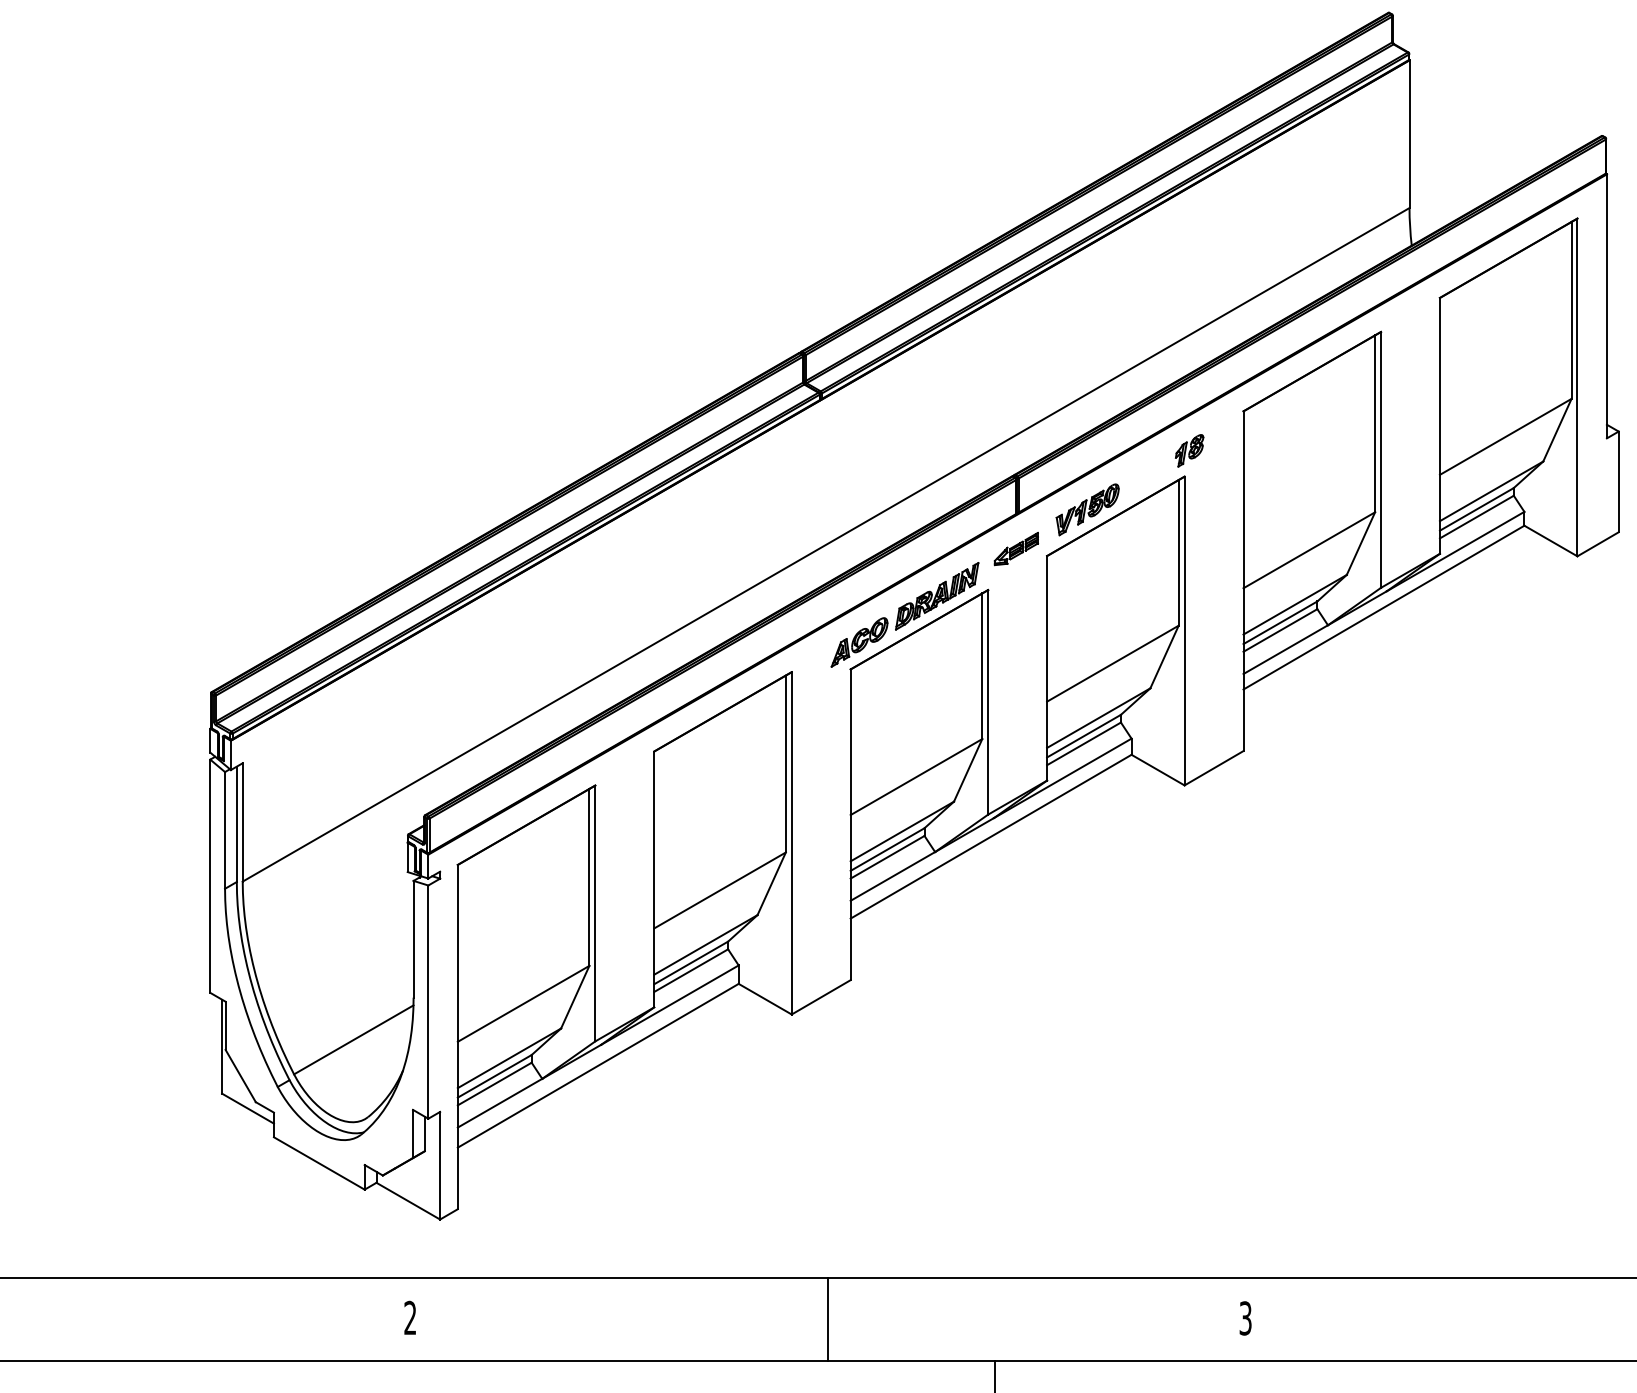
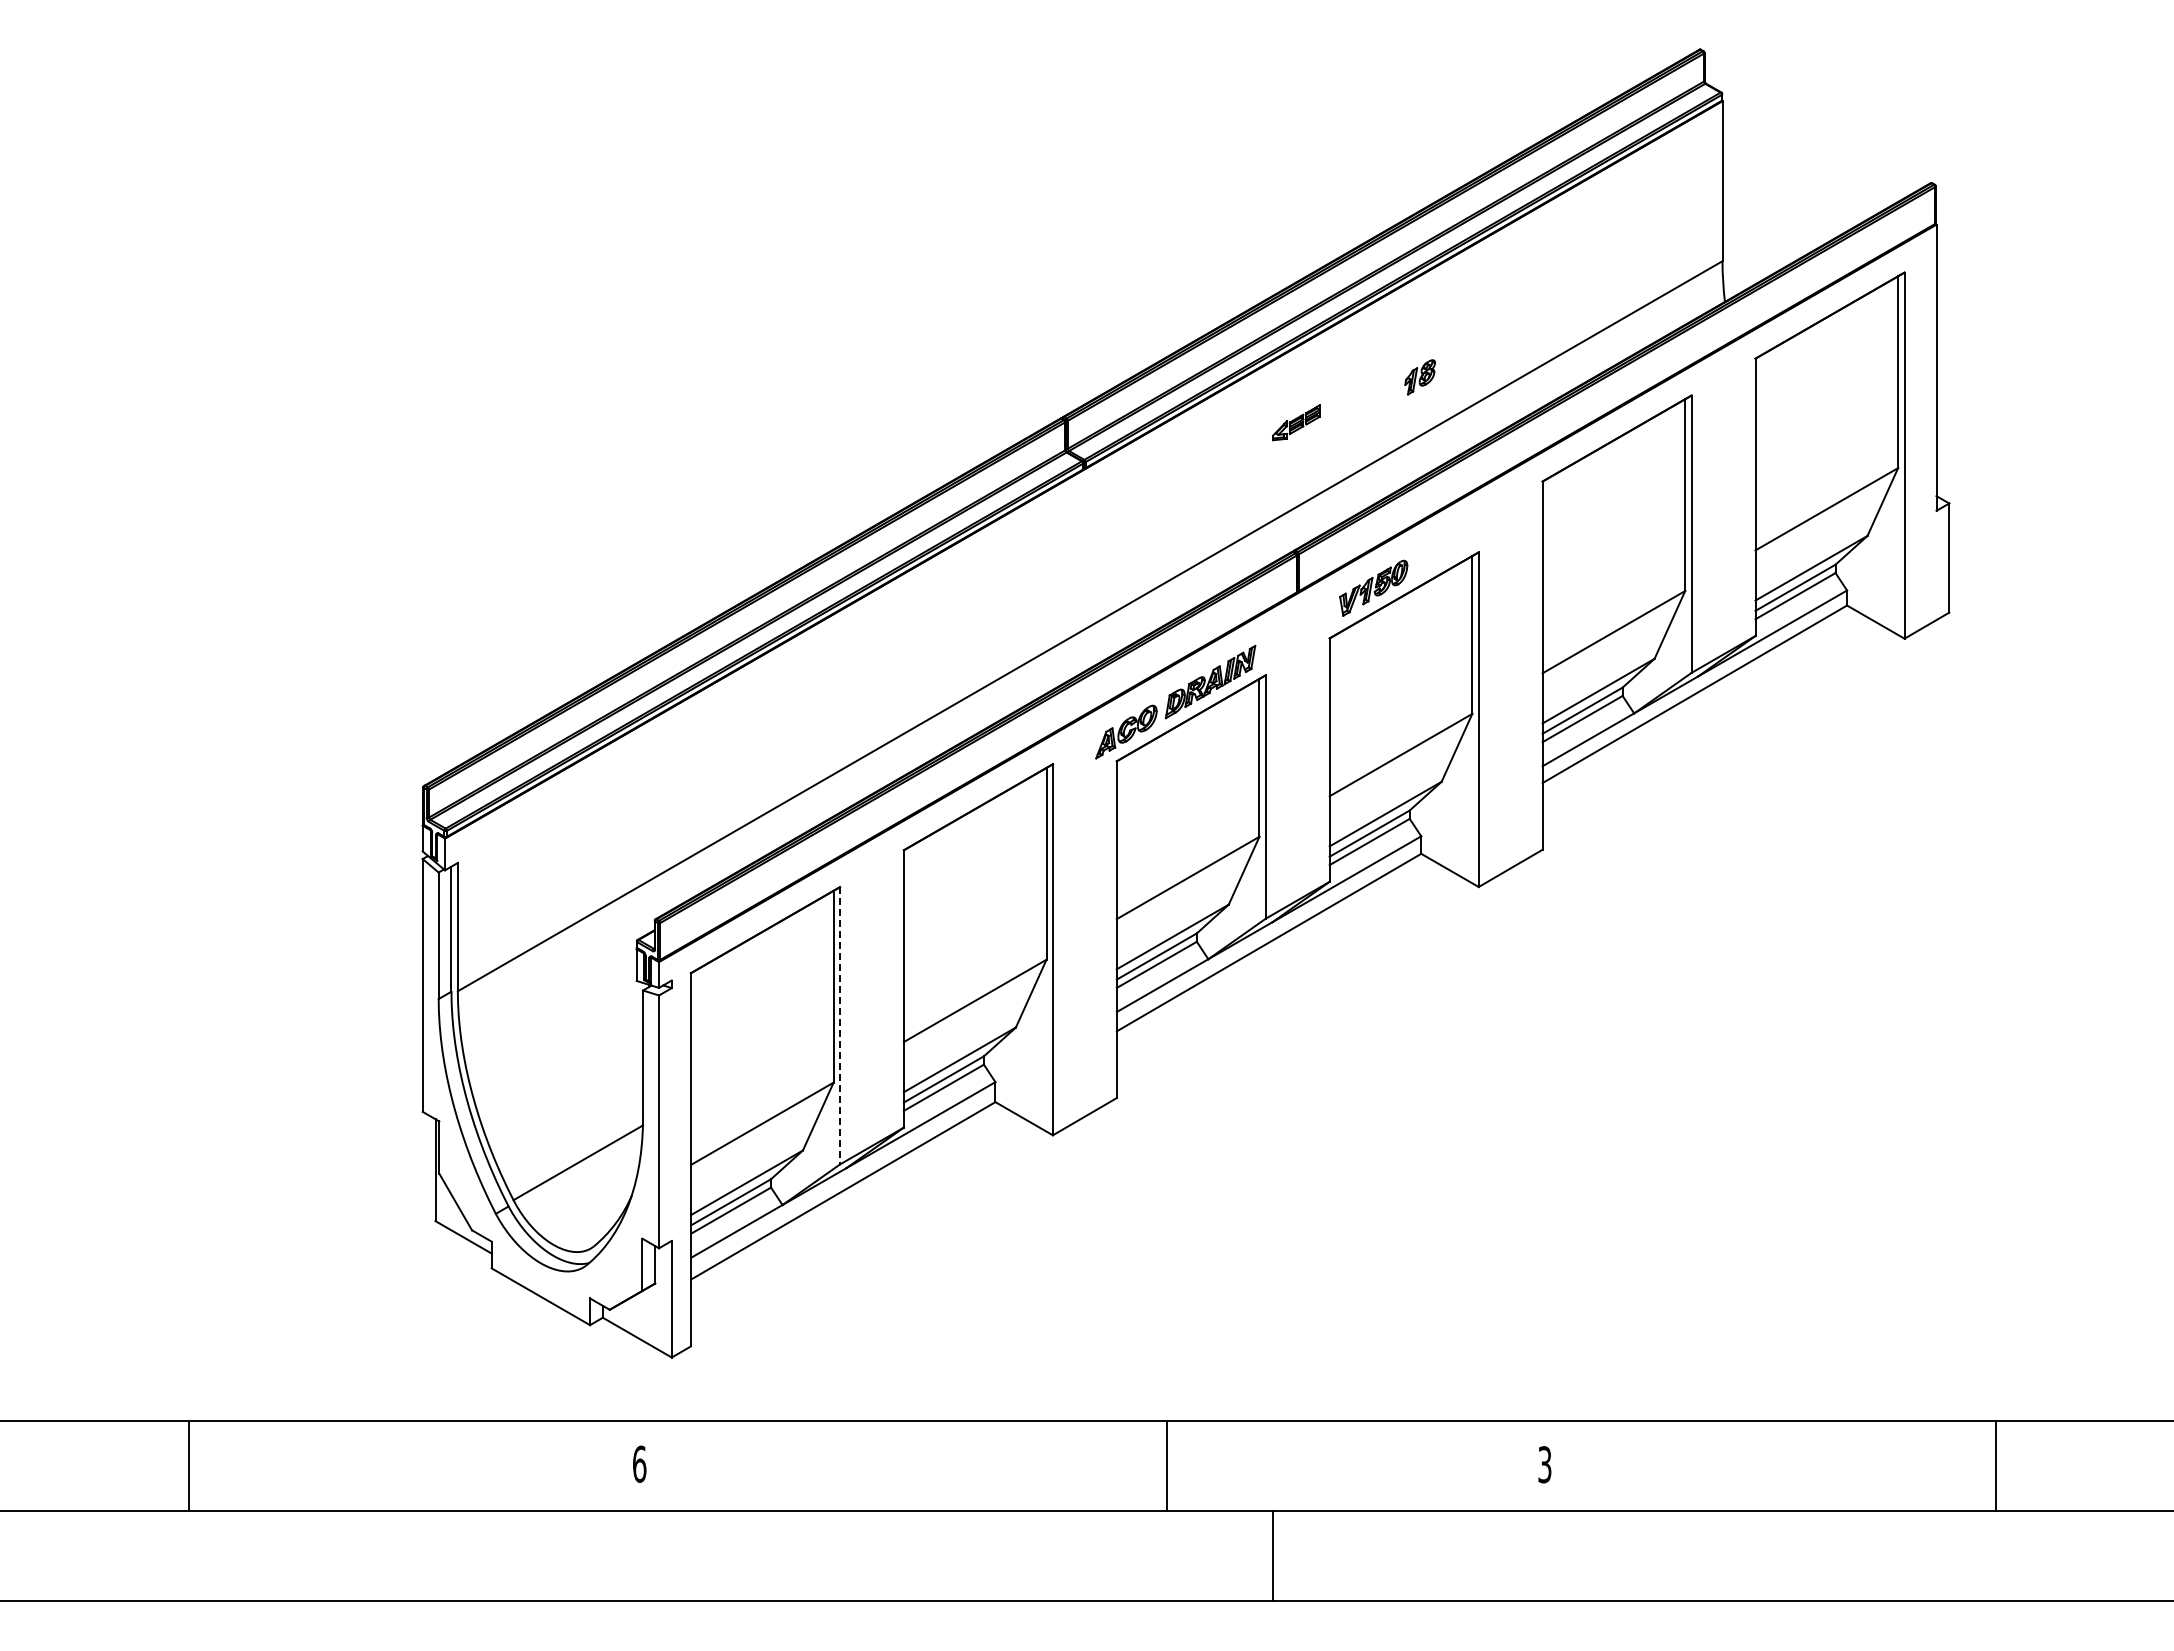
part: (1189, 450) -> (1420, 377), moved
part: (1016, 548) -> (1296, 422), moved
line: (595, 913) -> (840, 1025), solid -> dashed
text: (410, 1317) -> (639, 1463), 2 -> 6
line: (828, 1319) -> (1166, 1465), moved

